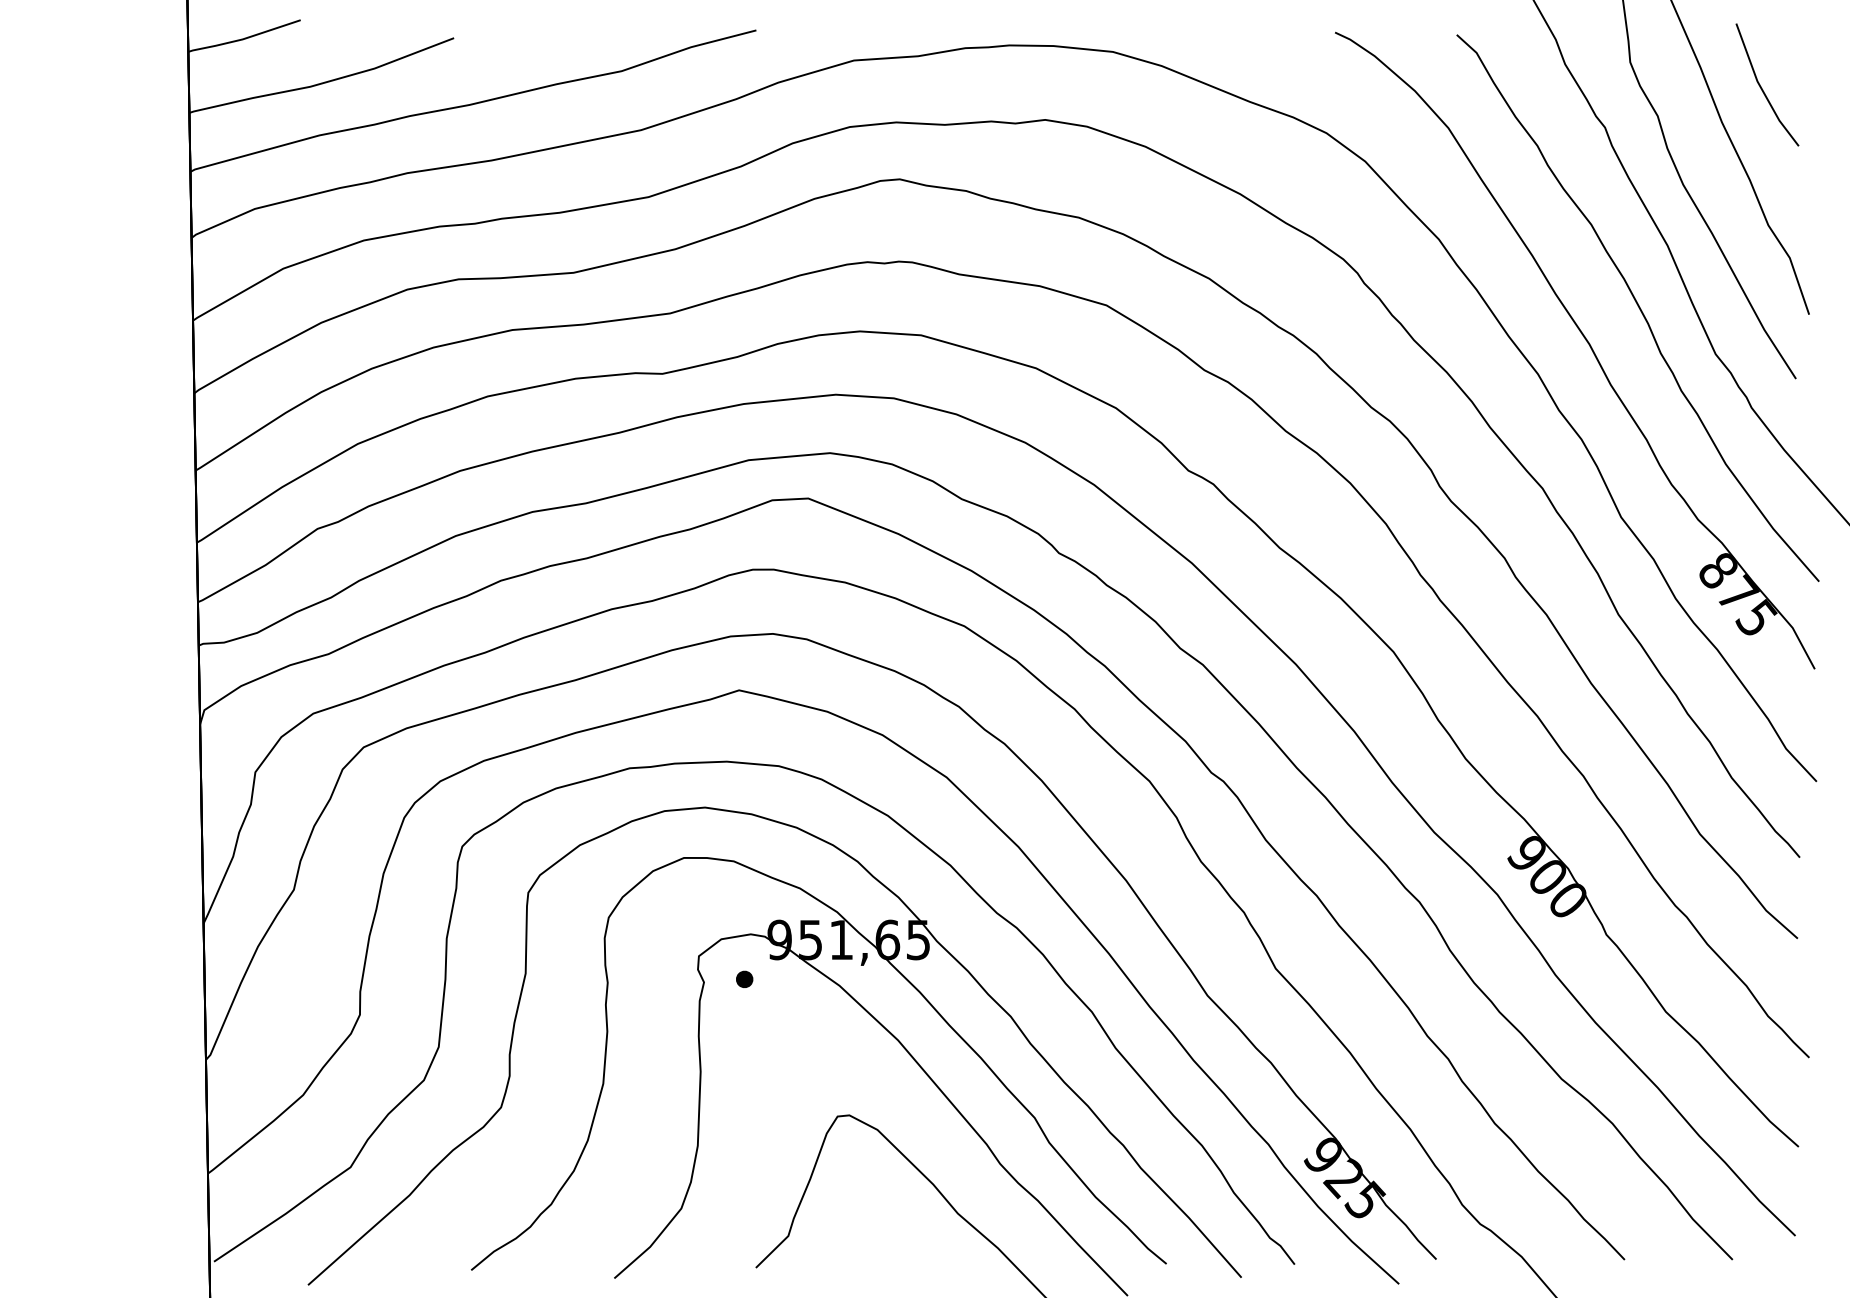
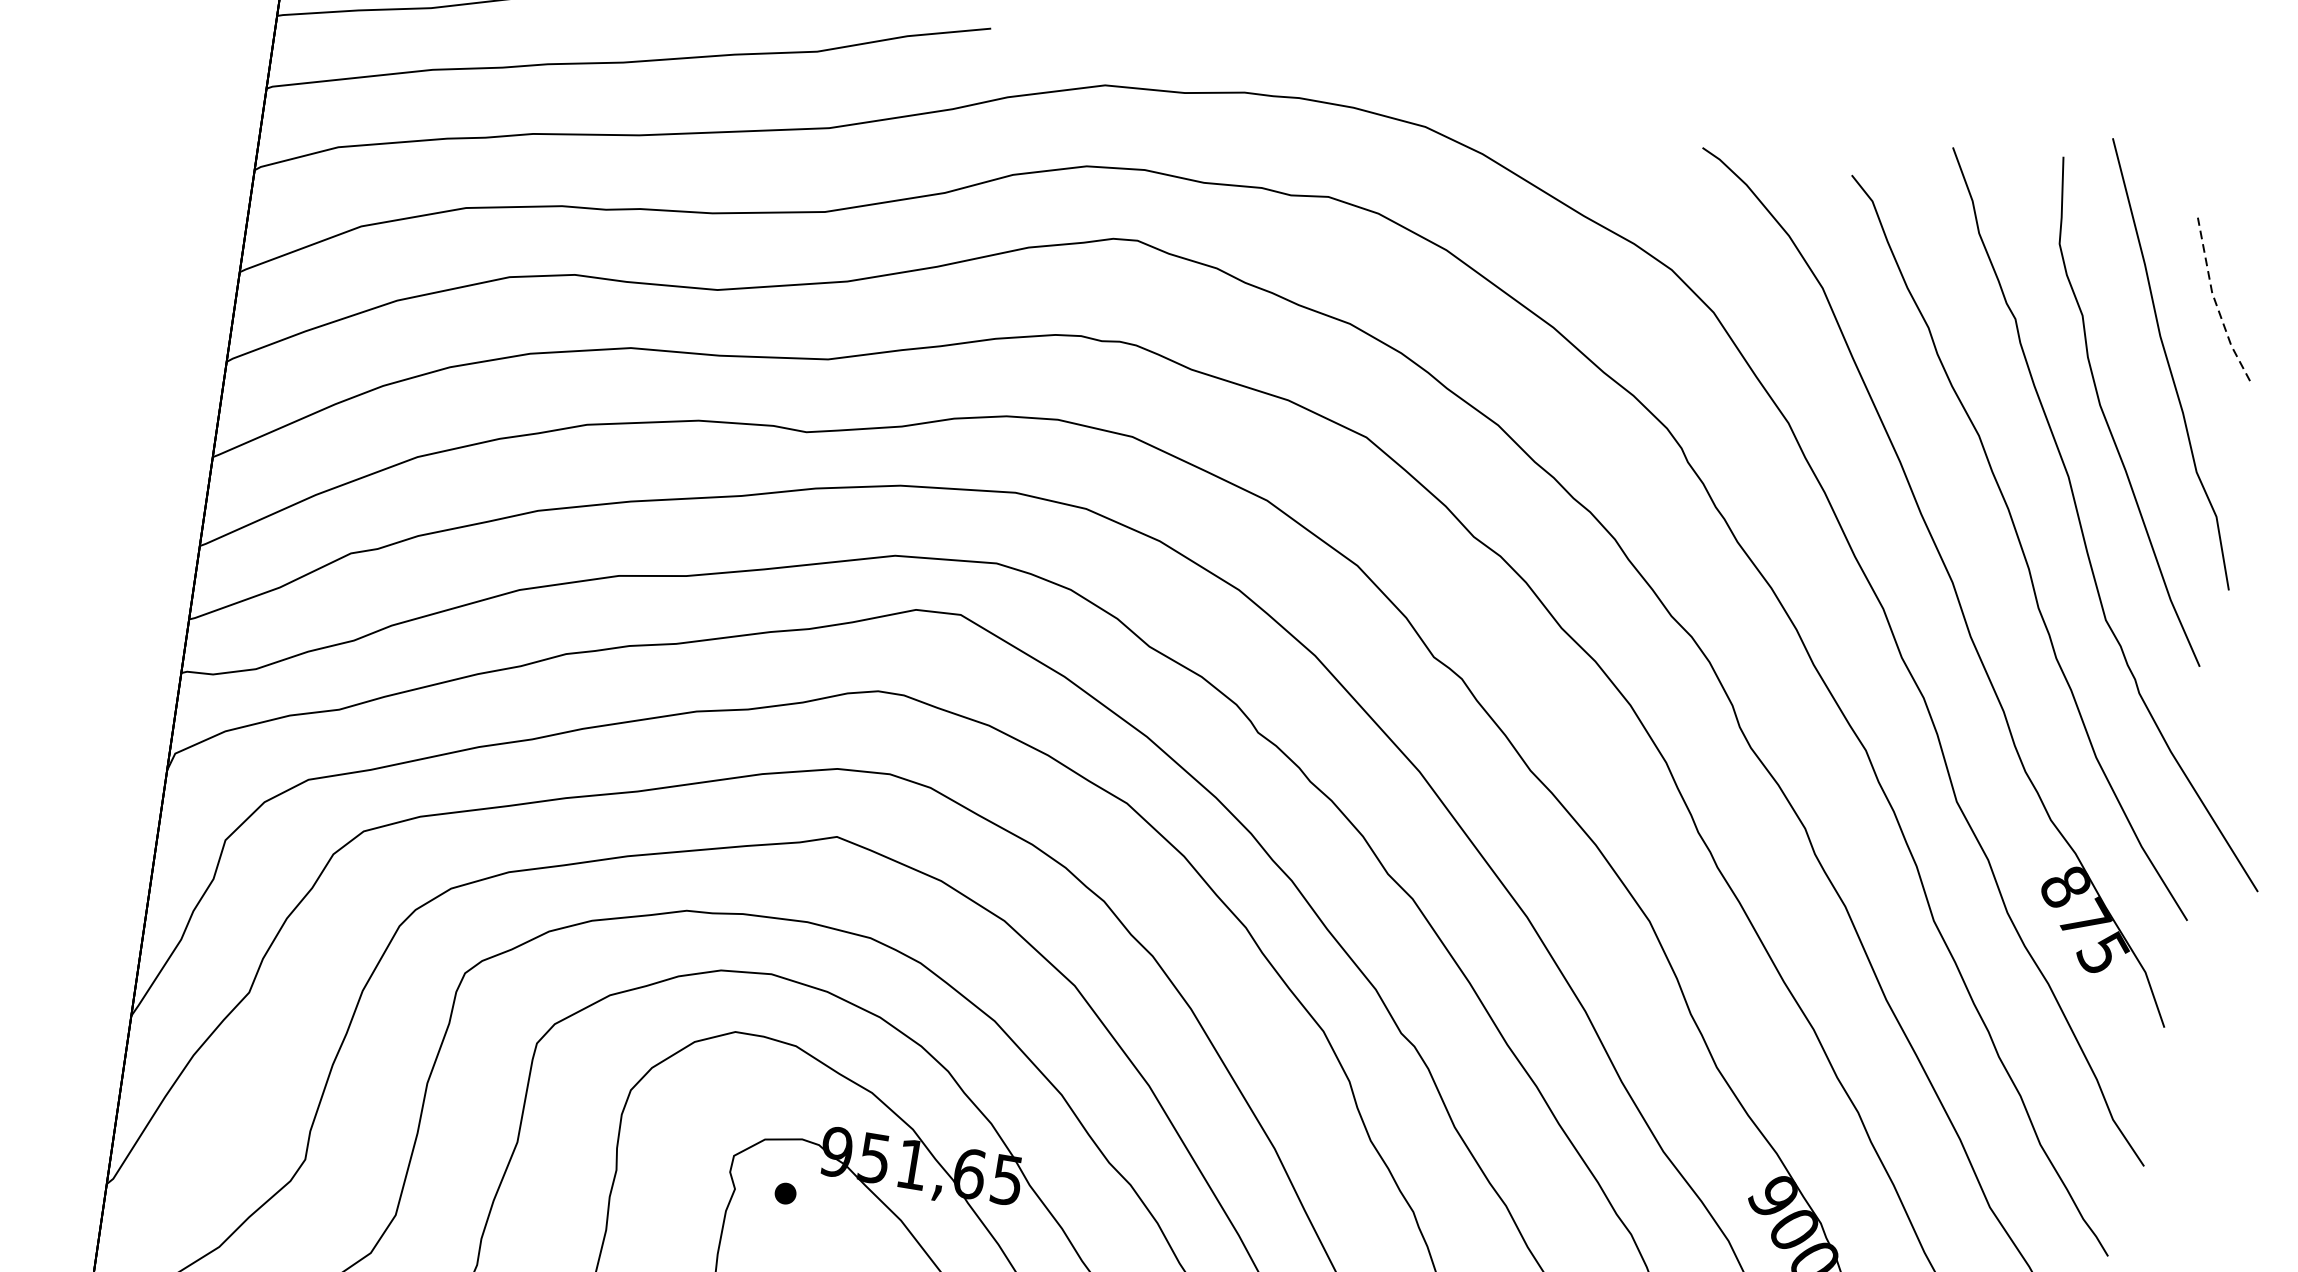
line: (1761, 88) -> (2215, 302), solid -> dashed

